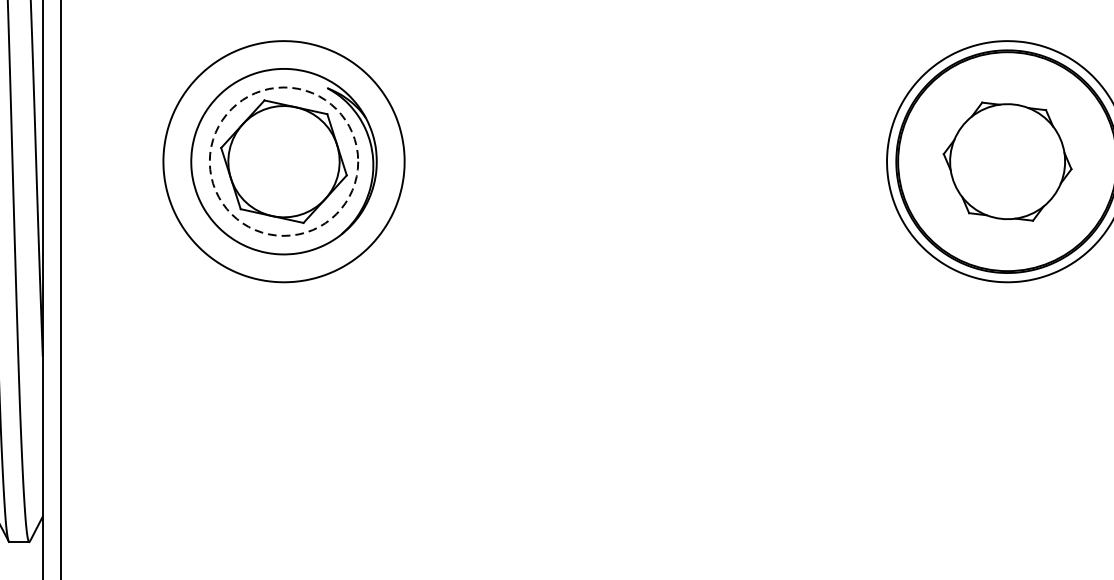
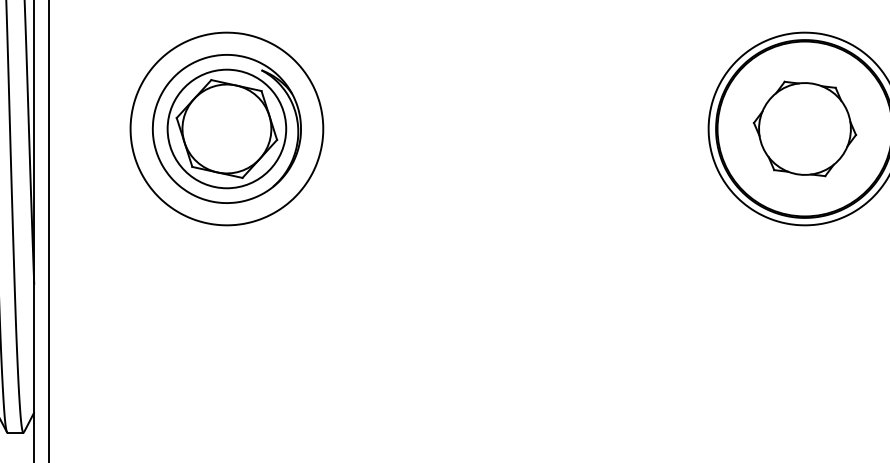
circle: (283, 161) -> (226, 128), dashed -> solid

